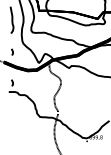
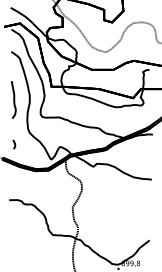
line: (12, 82) -> (14, 187), removed

